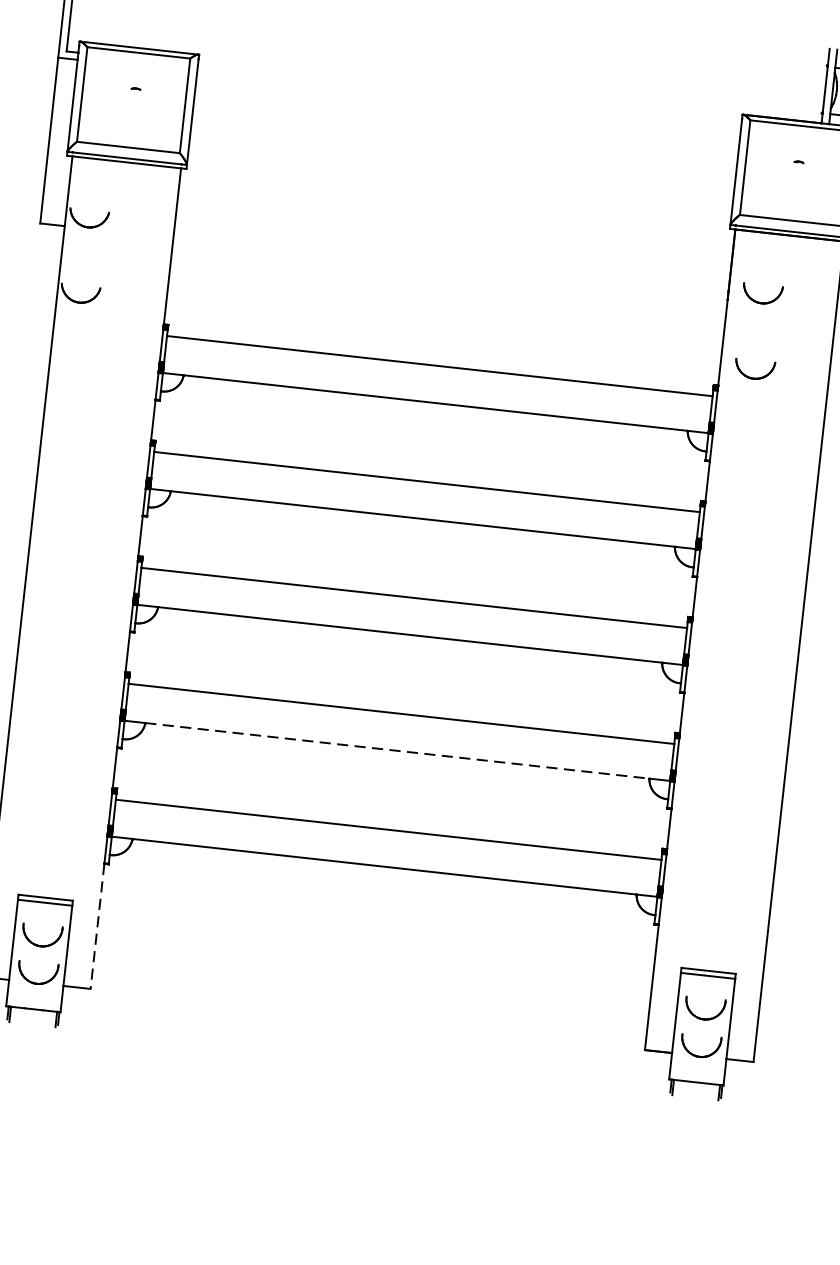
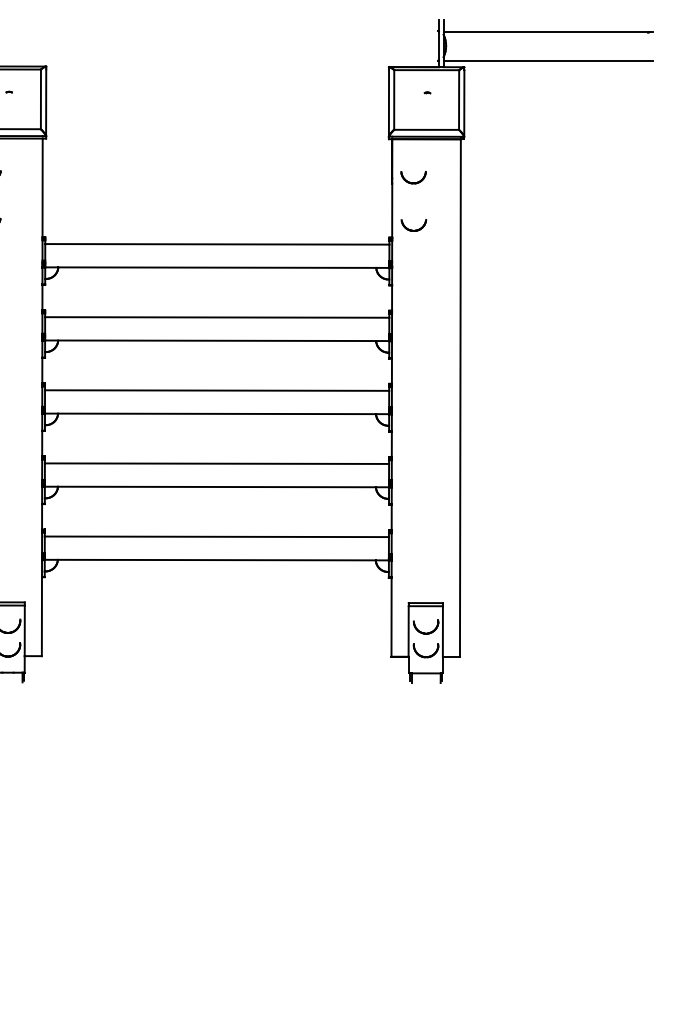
line: (398, 750) -> (217, 486), dashed -> solid
line: (96, 927) -> (41, 617), dashed -> solid

